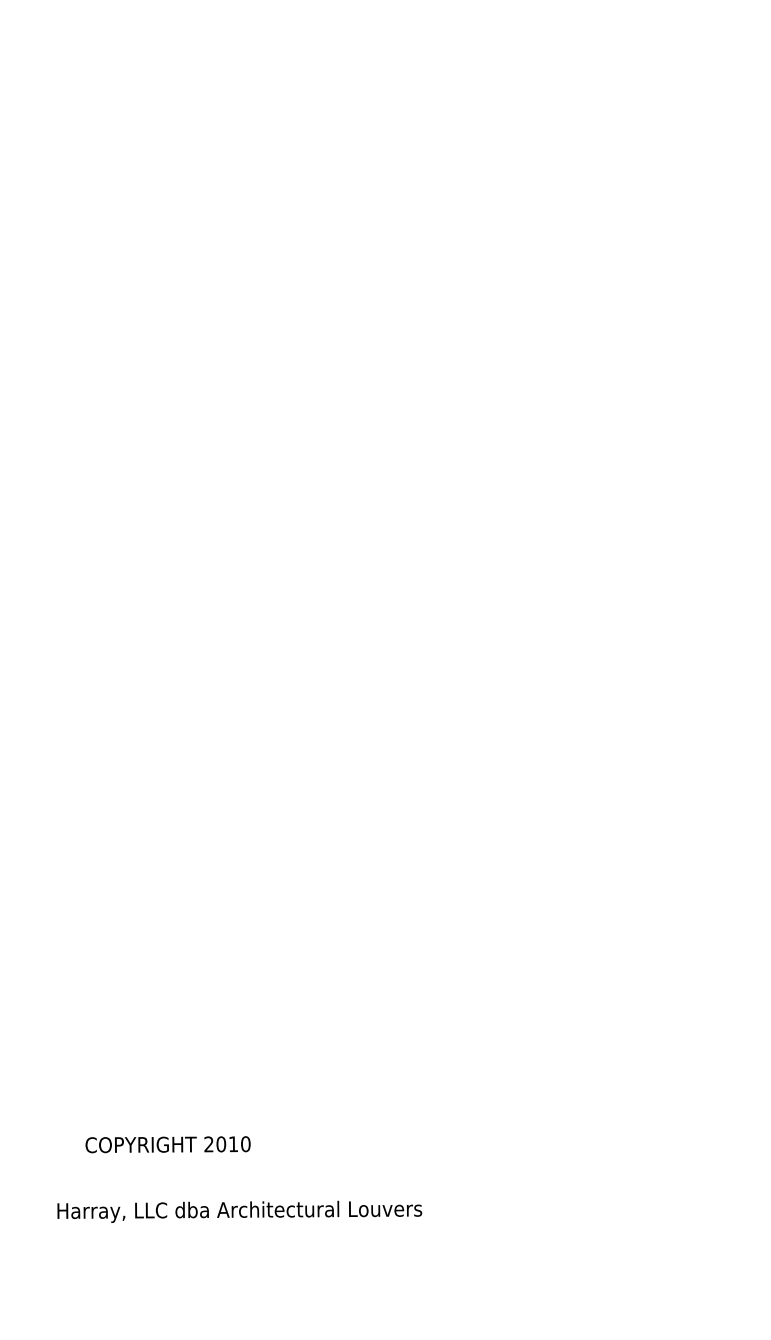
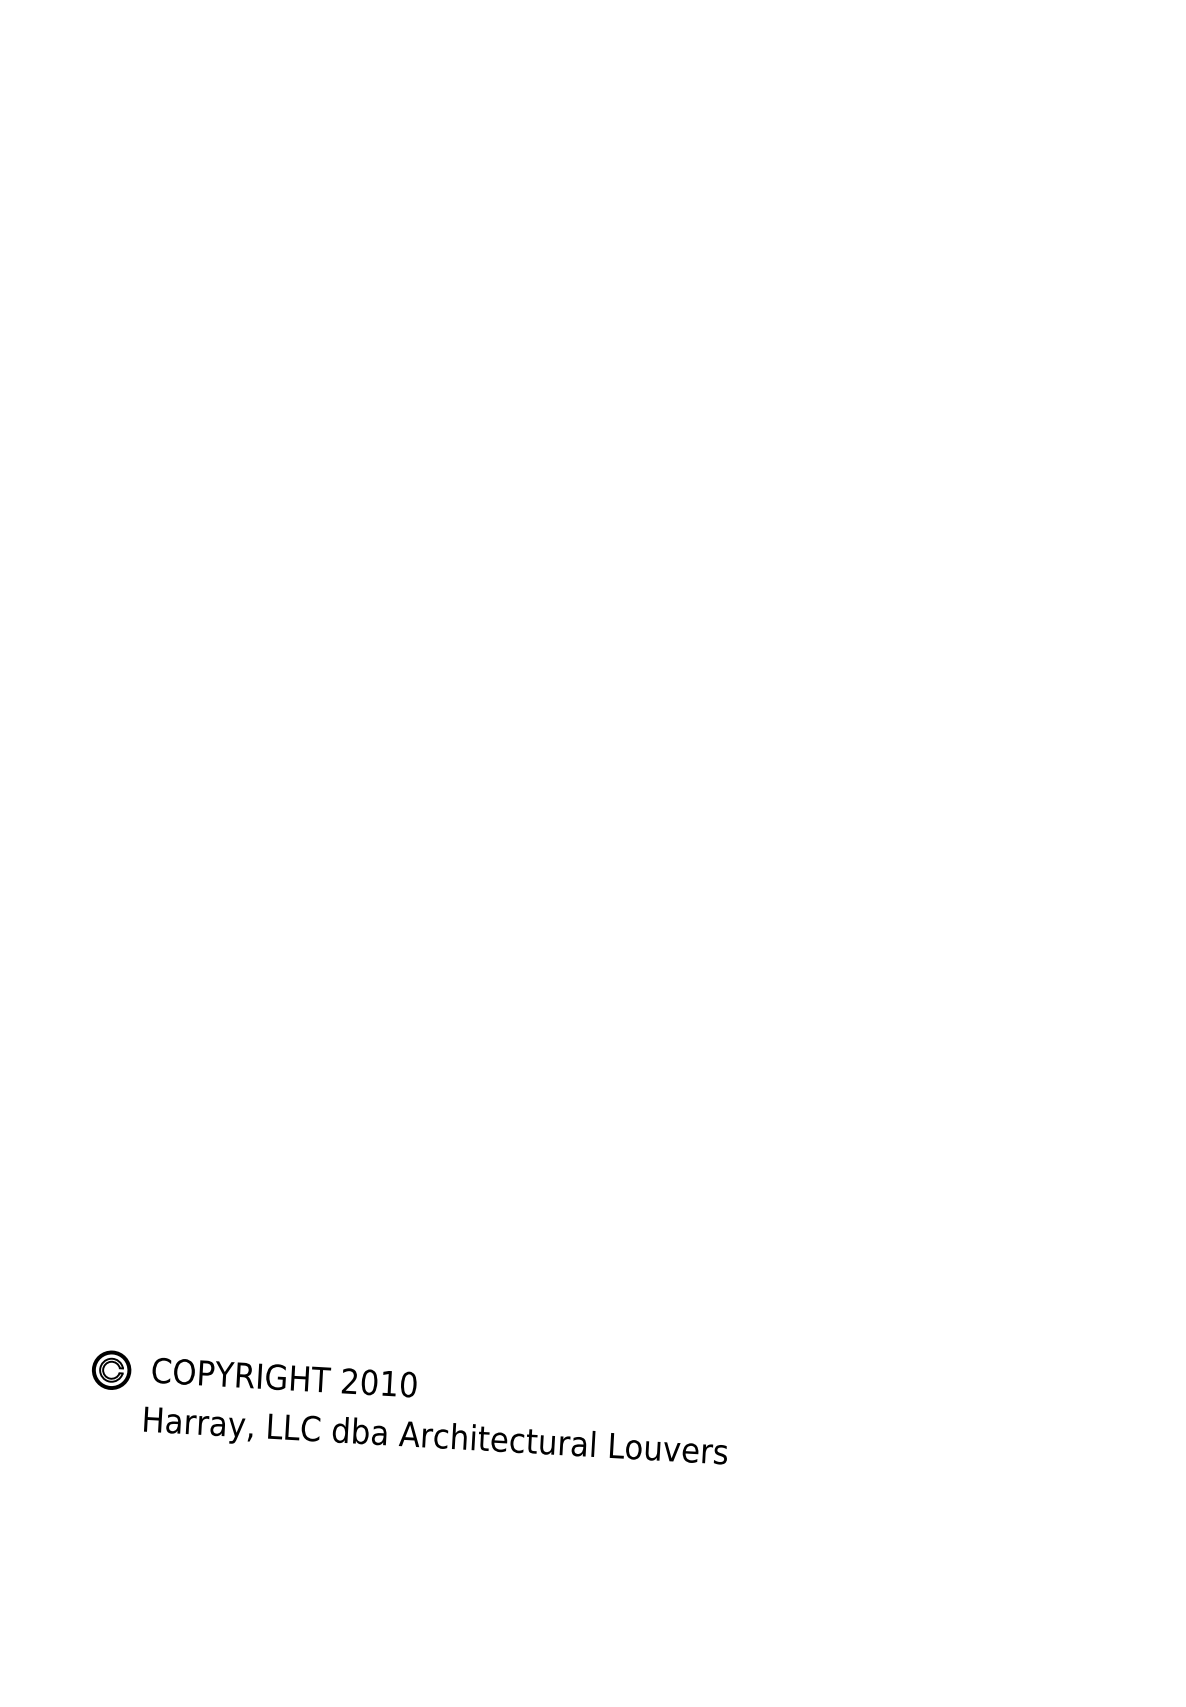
text: (167, 1144) -> (283, 1377), moved
part: (34, 1181) -> (110, 1369), added

